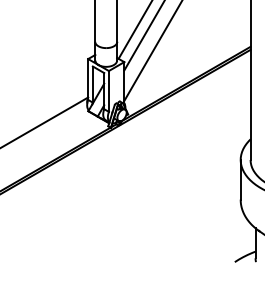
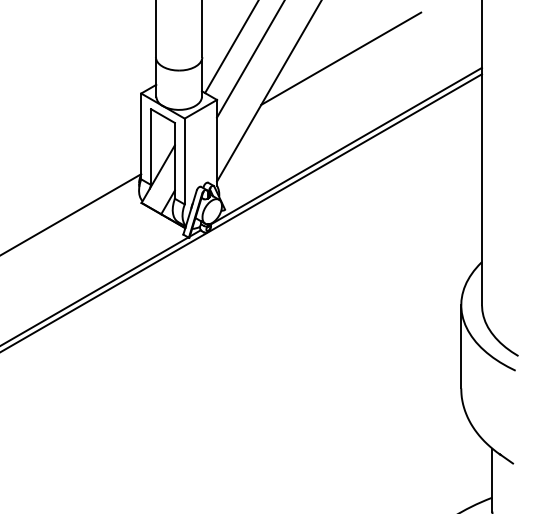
line: (183, 42) -> (341, 58), added

